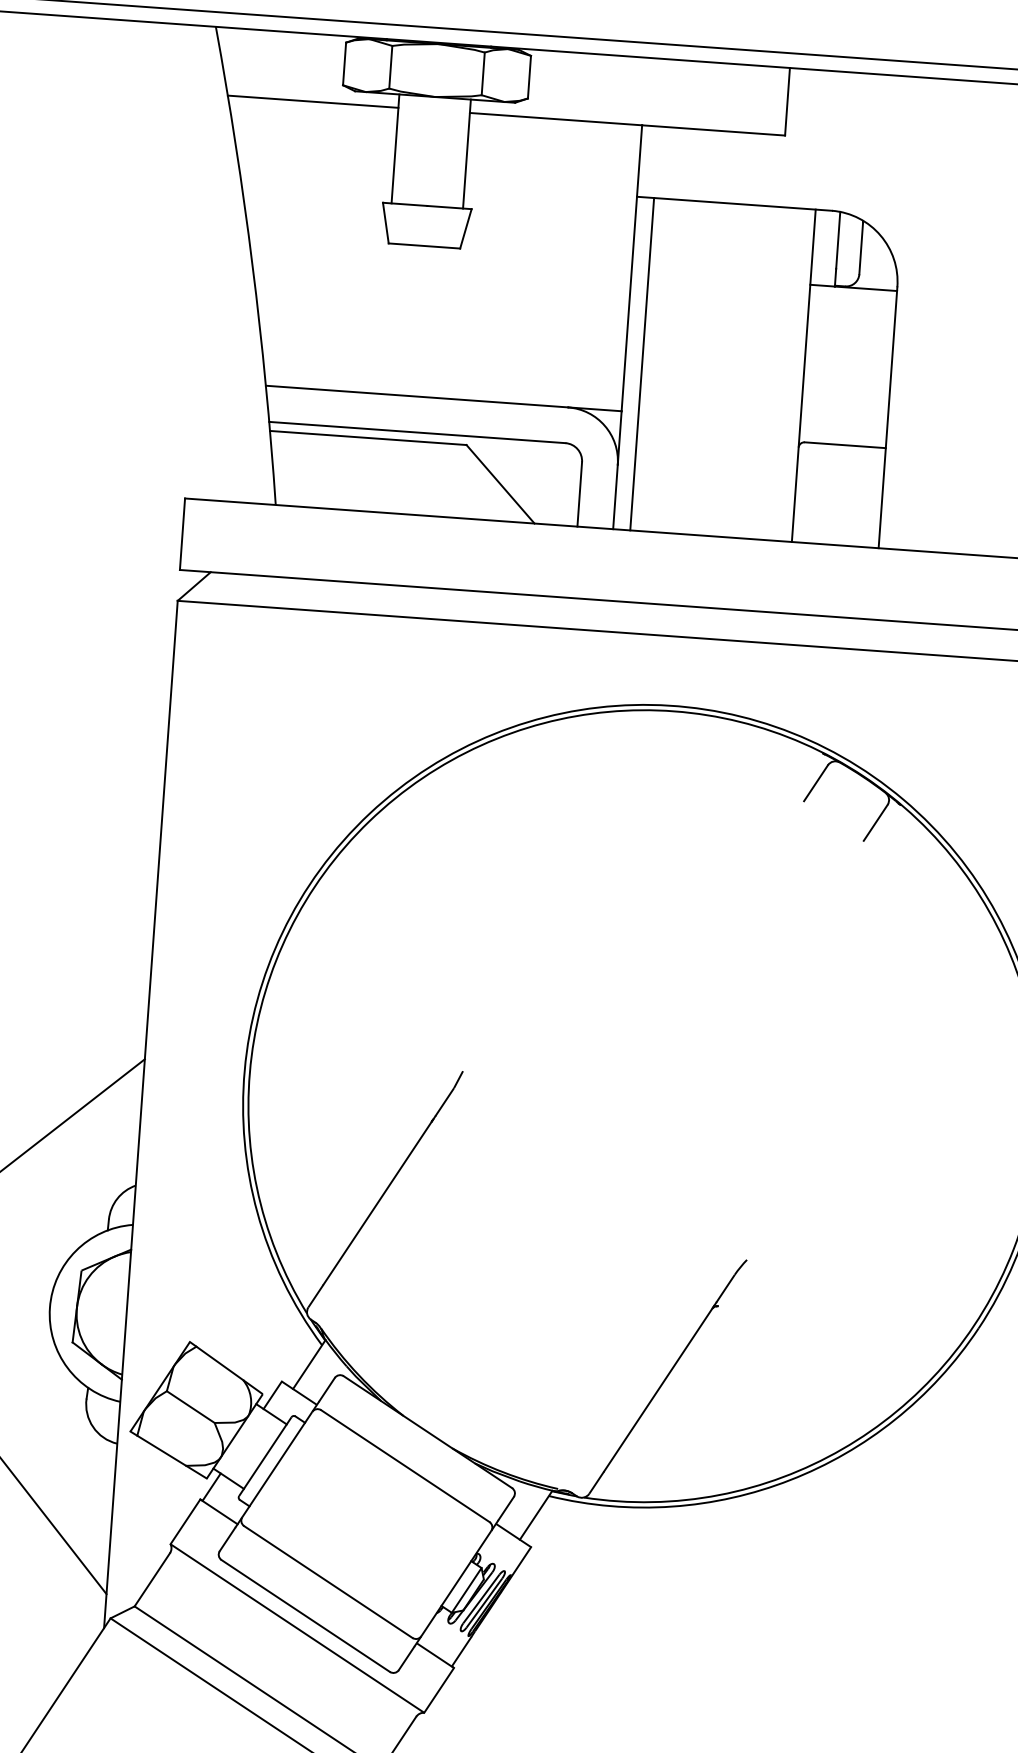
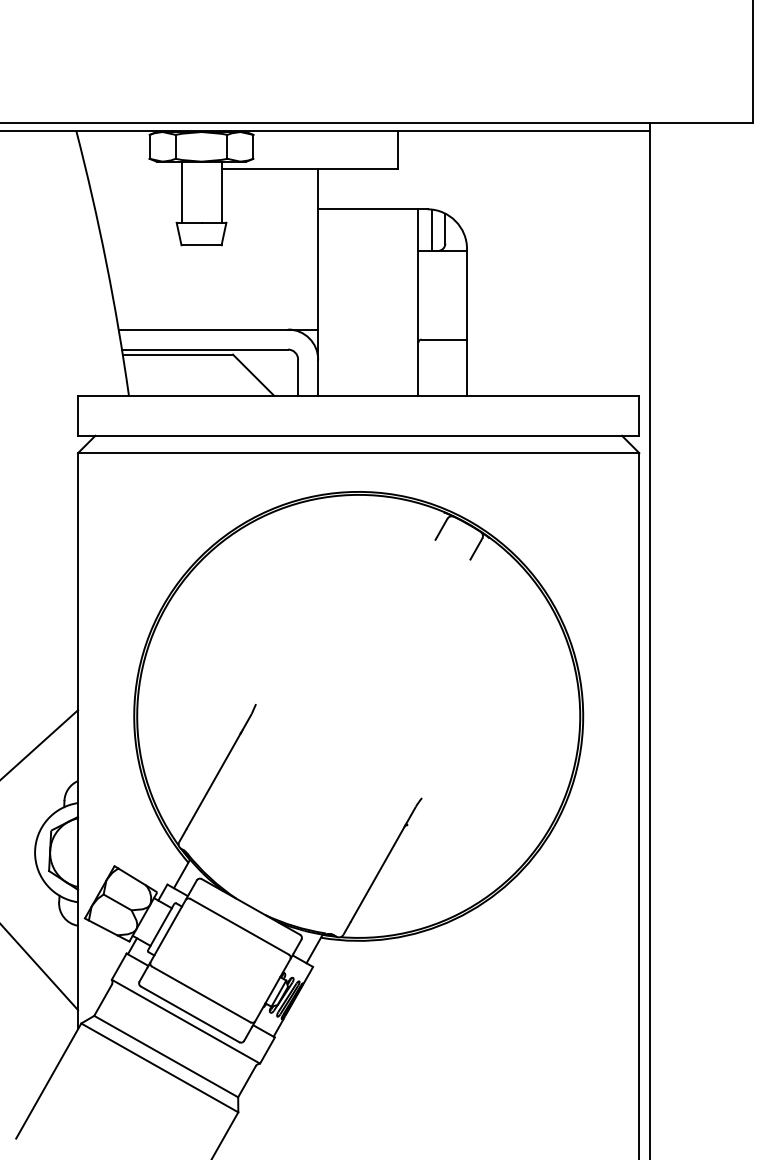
line: (312, 102) -> (133, 169), removed
line: (641, 364) -> (327, 302), removed

